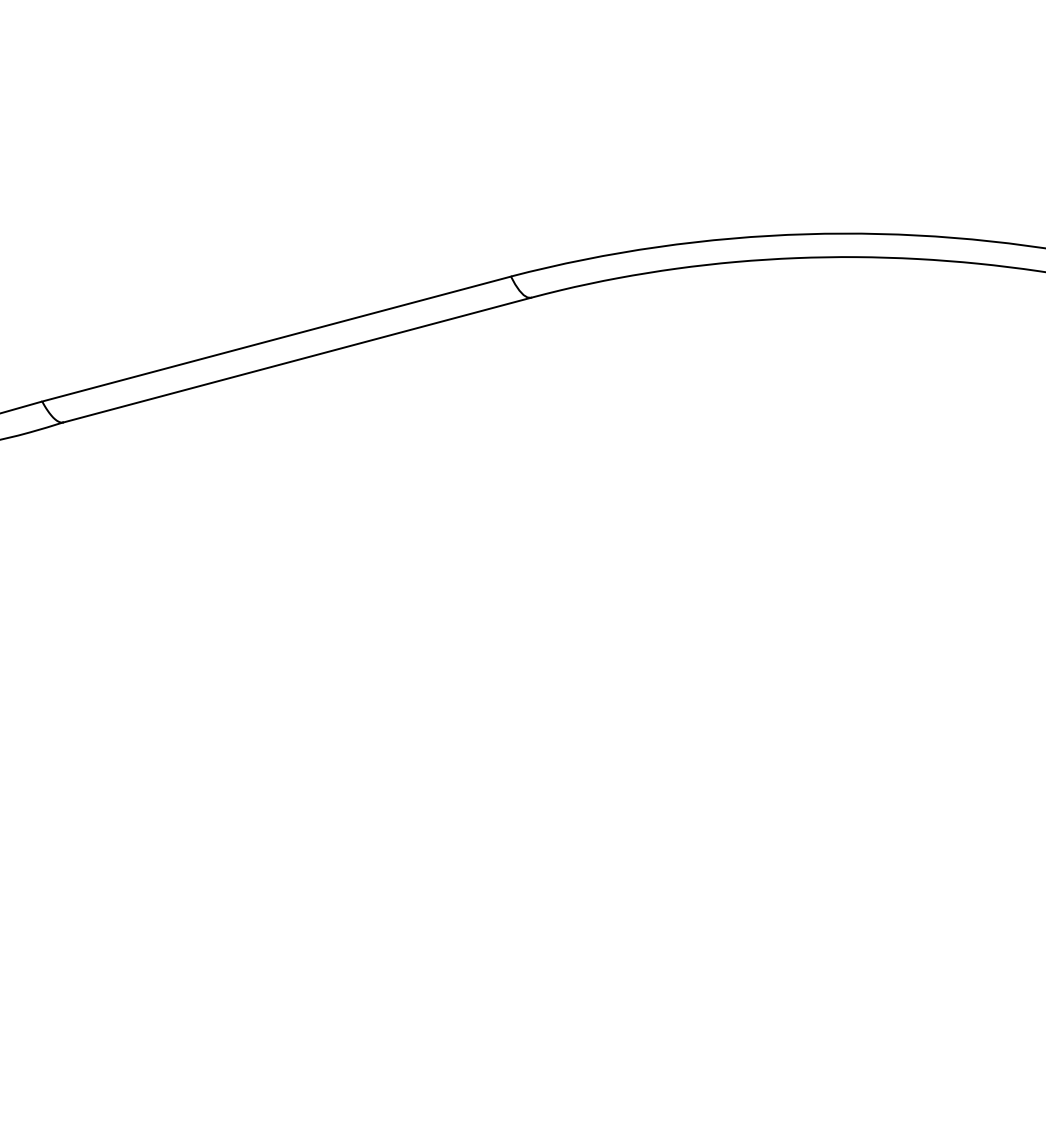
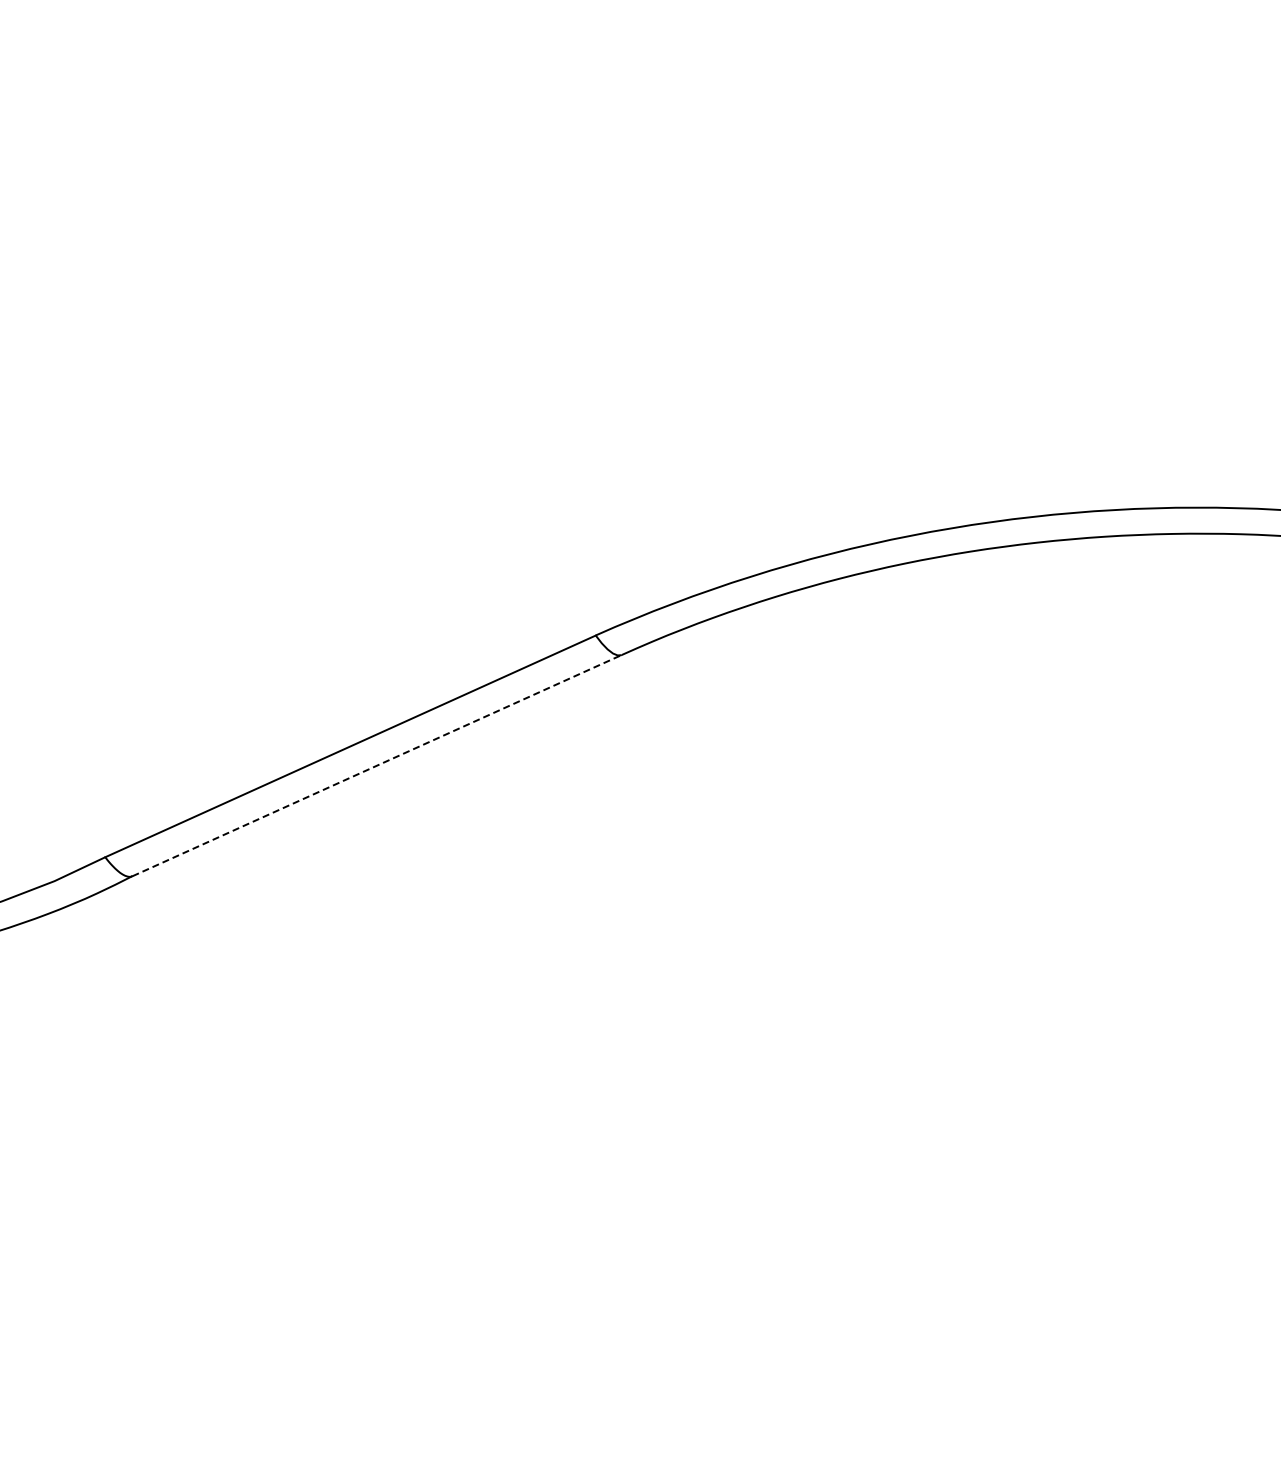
line: (297, 360) -> (377, 765), solid -> dashed

